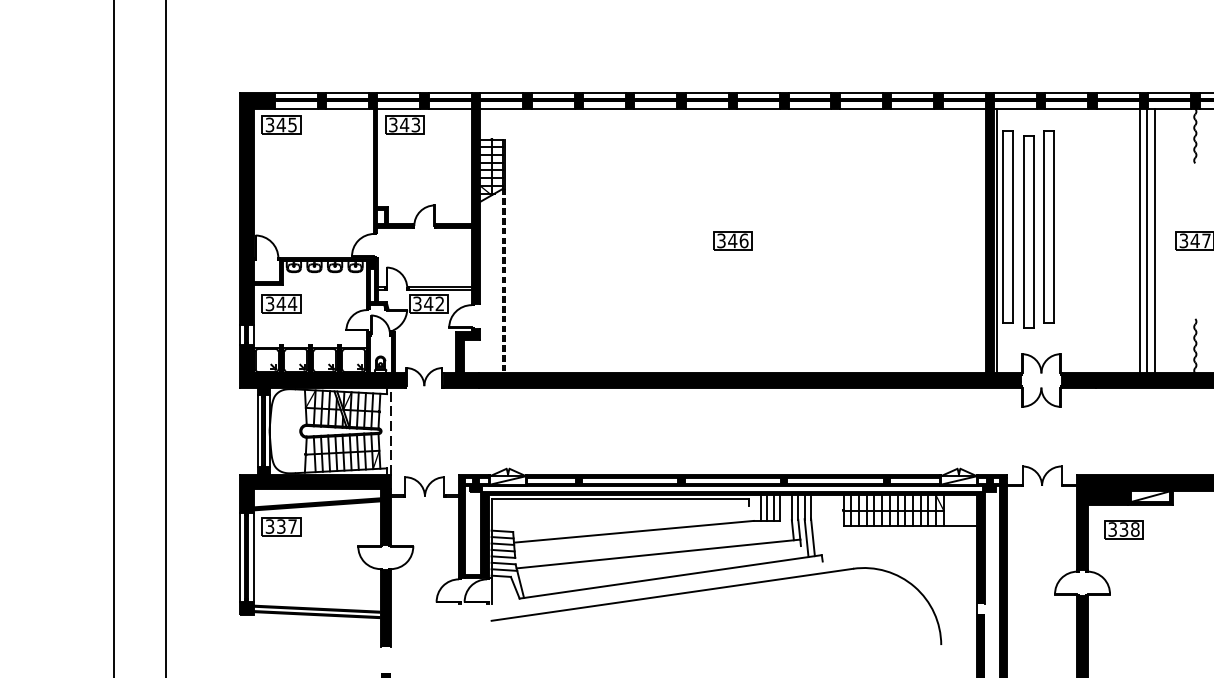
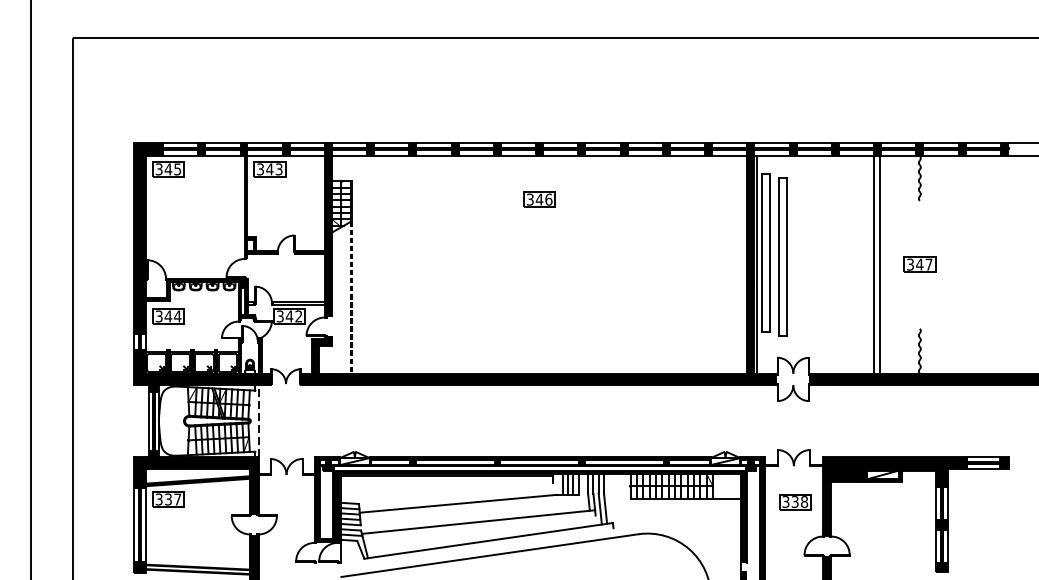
part: (1048, 226) -> (799, 252), removed
part: (732, 240) -> (539, 199), moved
line: (1154, 240) -> (886, 264), removed
part: (1124, 530) -> (795, 502), moved

